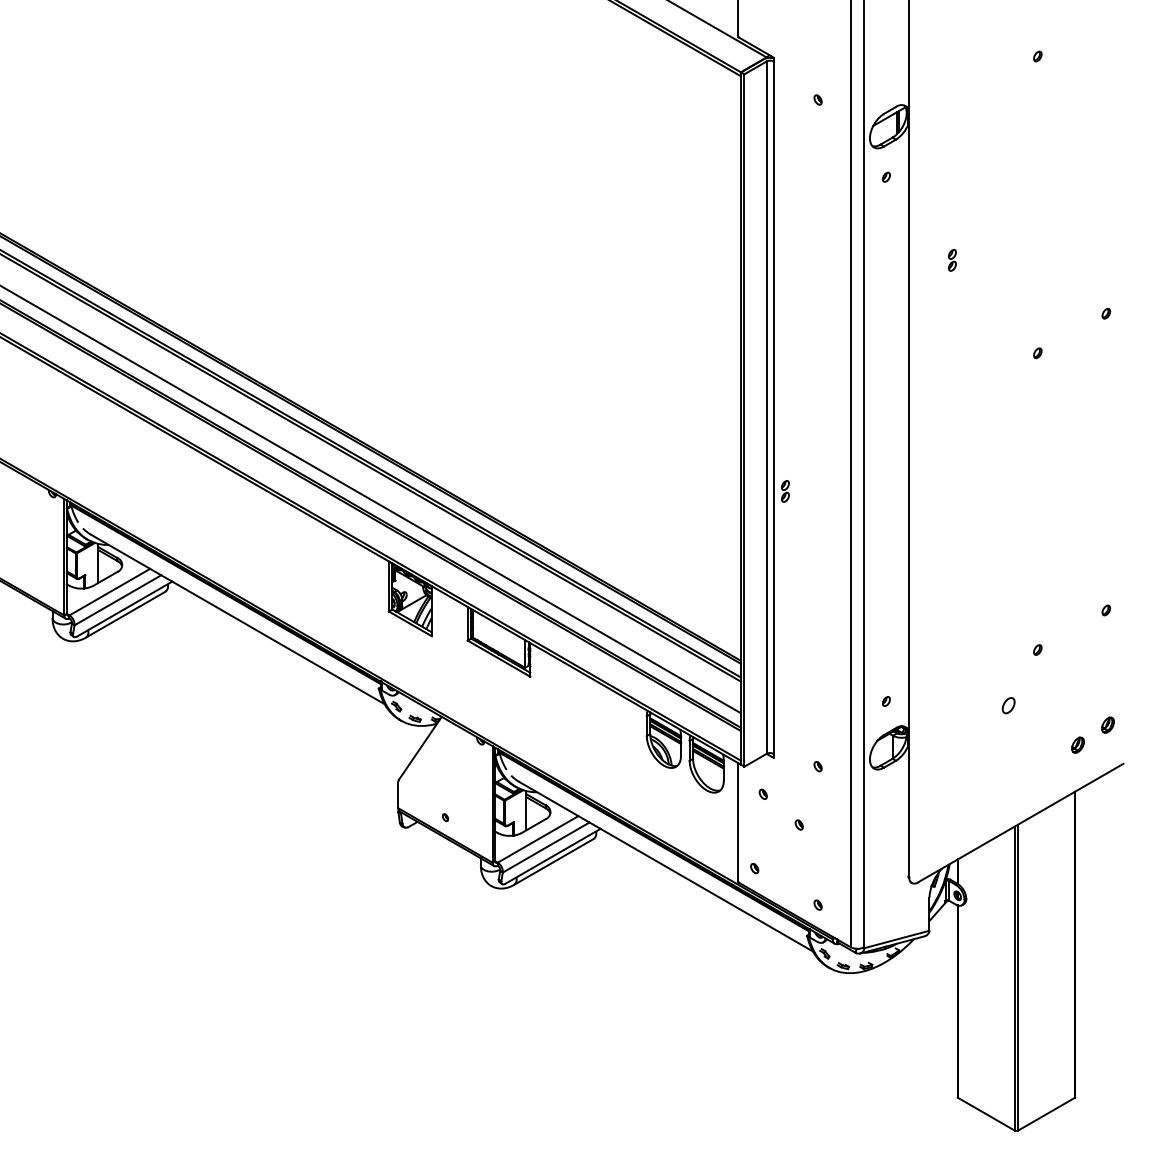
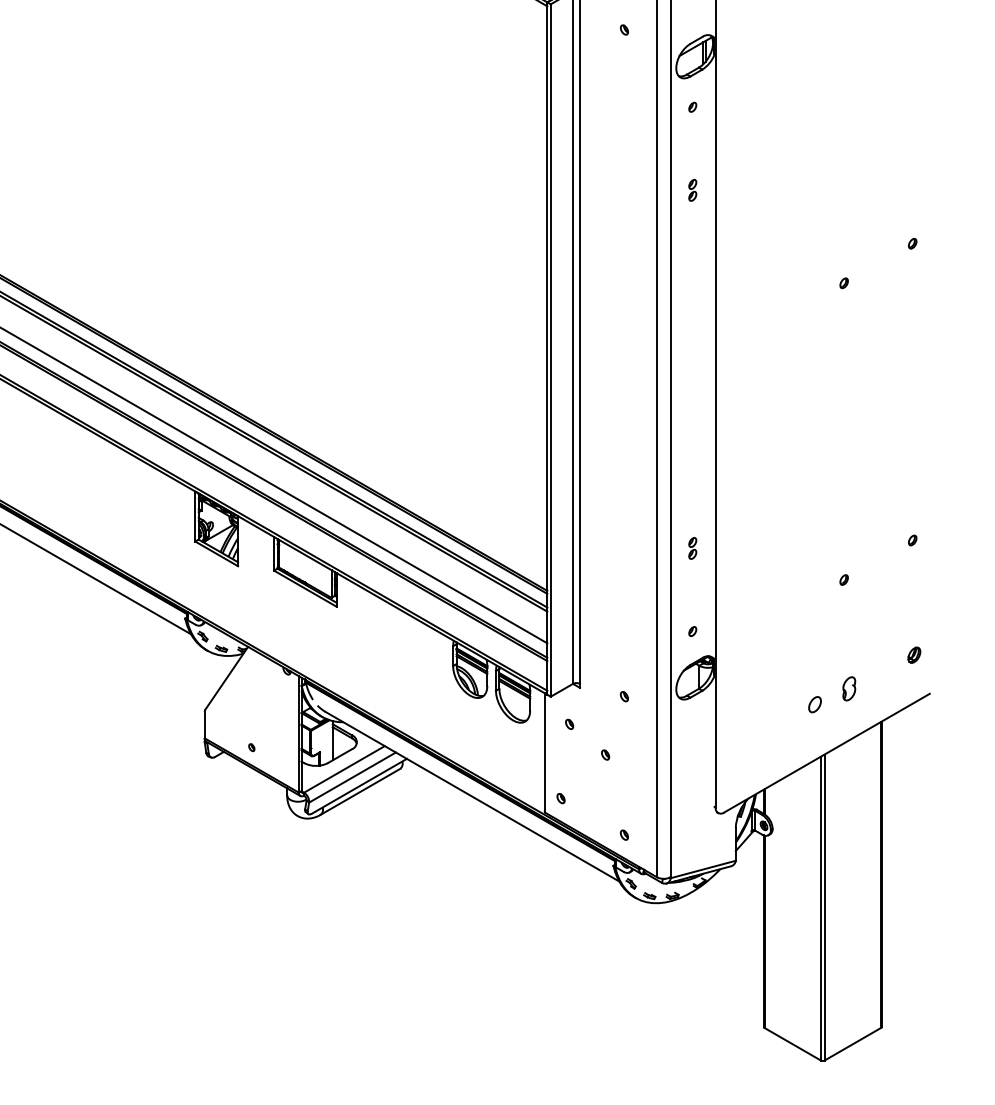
part: (952, 260) -> (692, 190), moved
part: (785, 491) -> (692, 548), moved
part: (1008, 705) -> (814, 704), moved
part: (1077, 744) -> (883, 674), removed
part: (1042, 758) -> (848, 688), added

